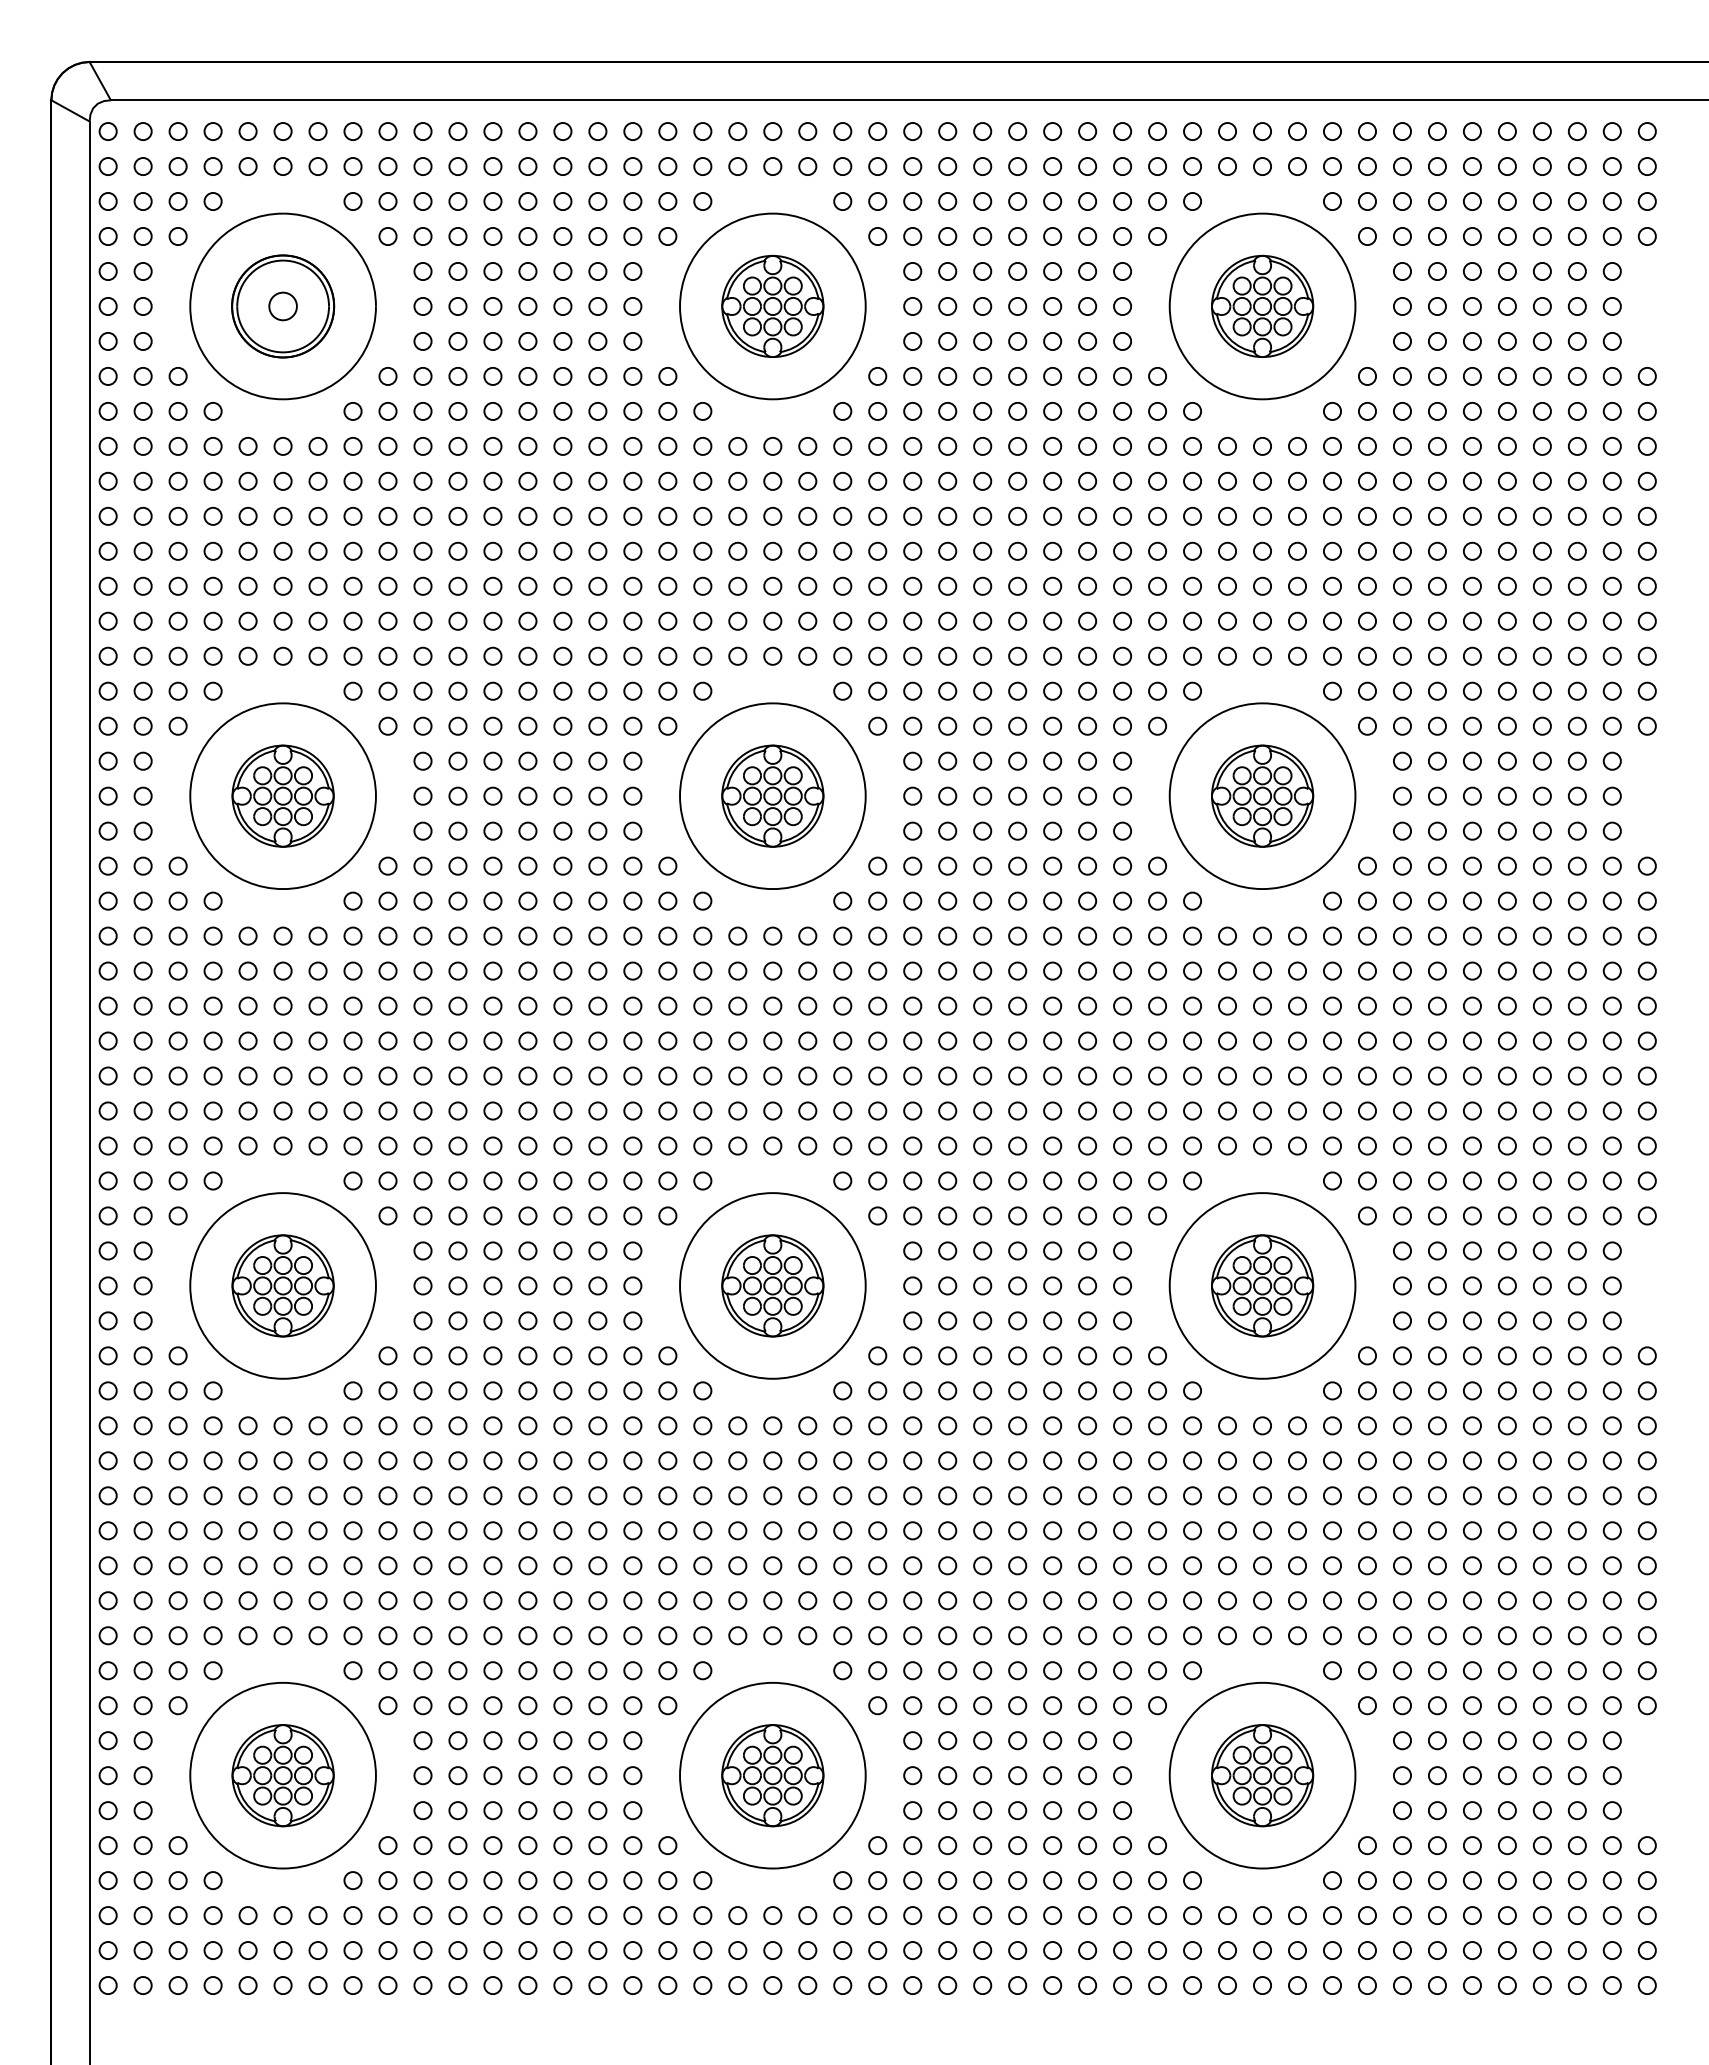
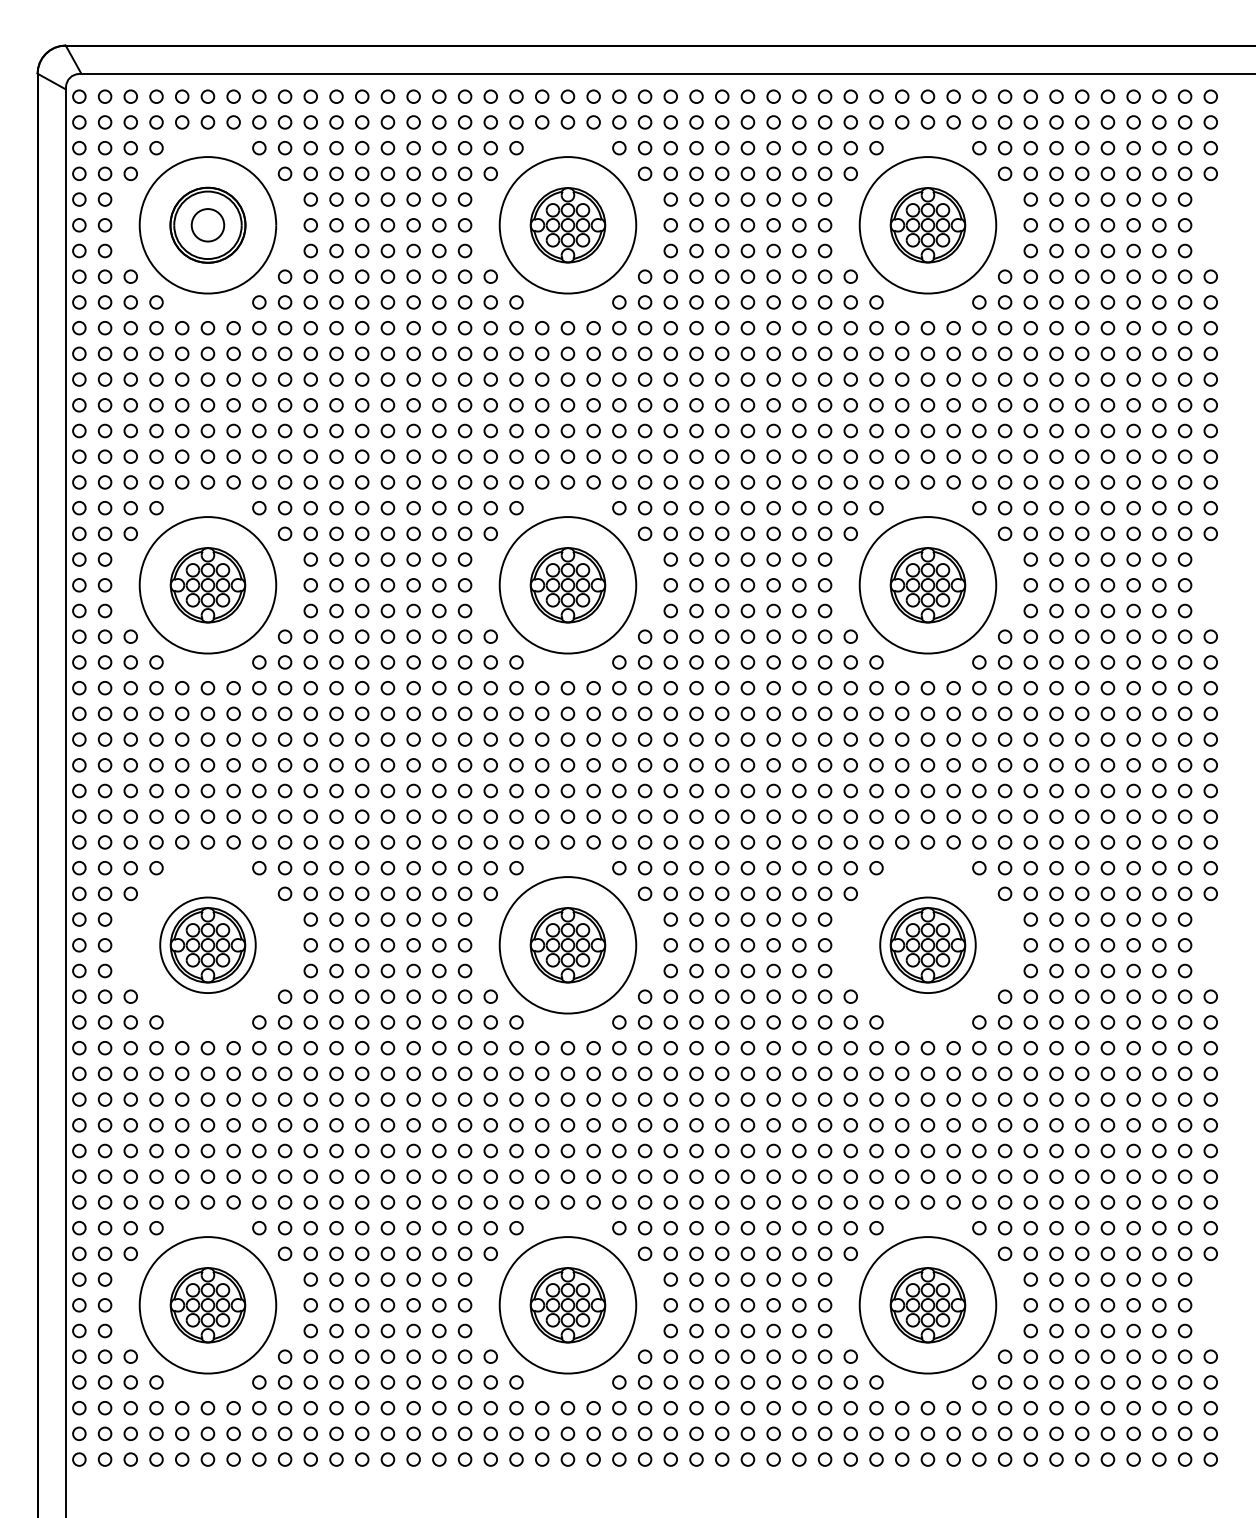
circle: (282, 306) -> (207, 225), size x1.6
circle: (282, 1285) -> (207, 944), size x0.7
circle: (1262, 1285) -> (927, 944), size x0.7

